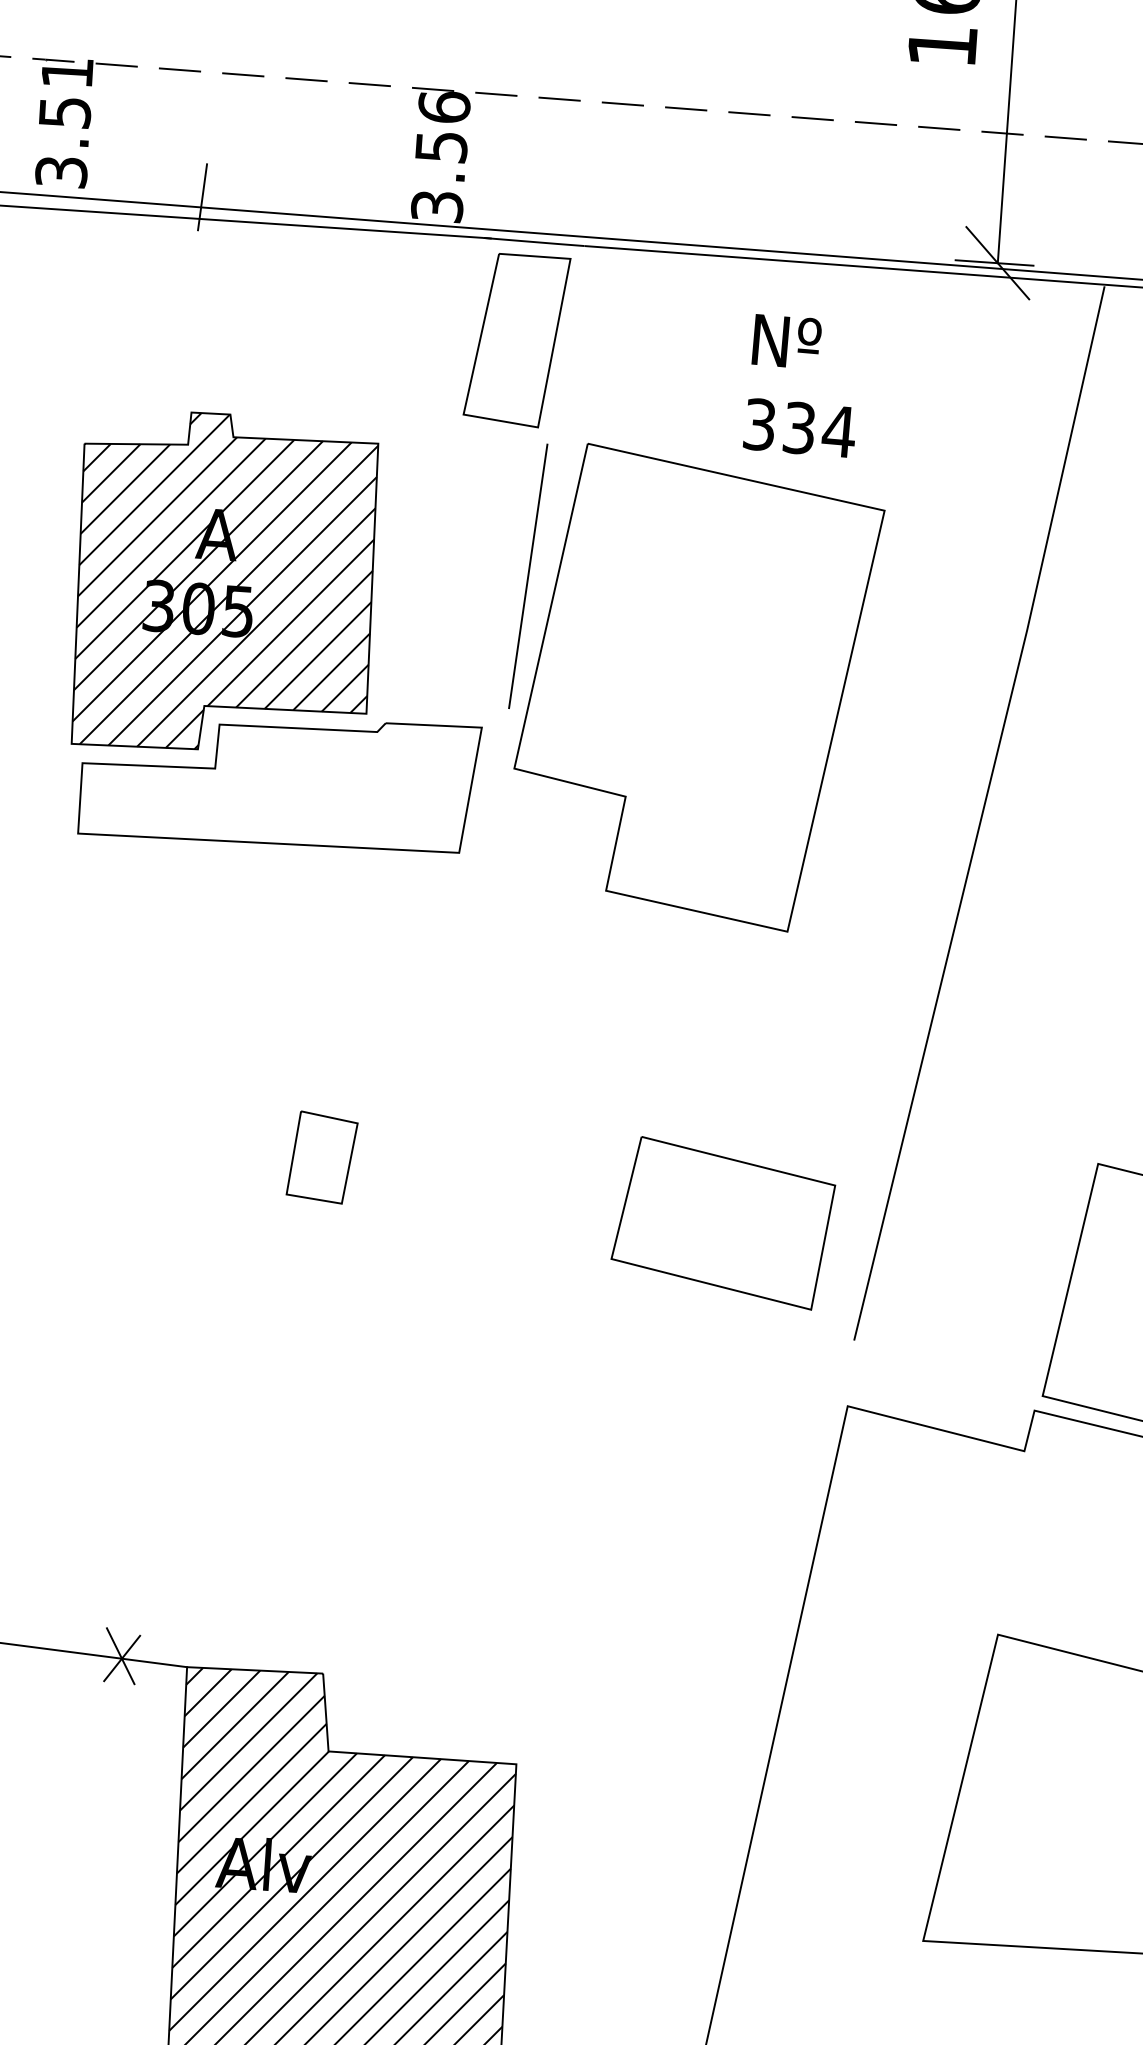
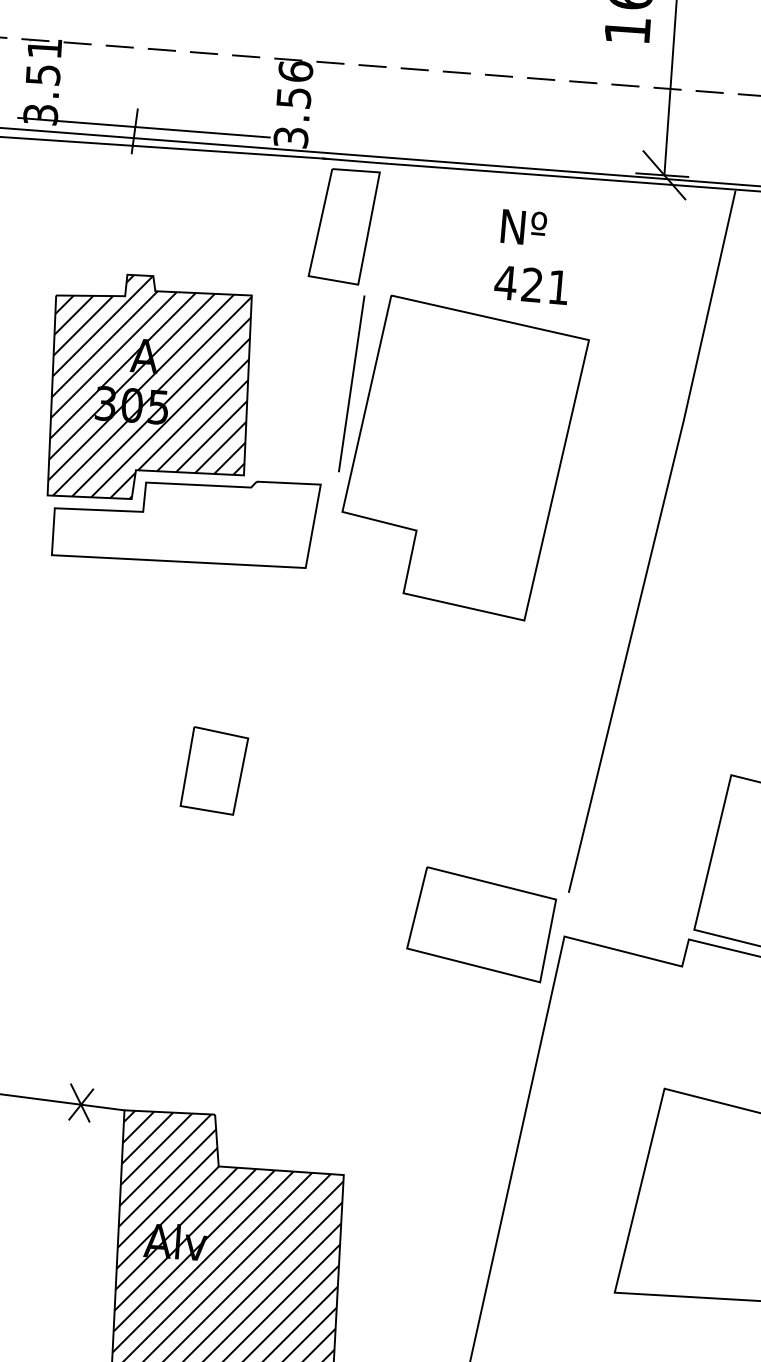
line: (215, 191) -> (143, 127), added
text: (798, 428) -> (531, 285), 334 -> 421
part: (322, 1156) -> (214, 770), size x1.43
part: (723, 1222) -> (481, 924), moved

